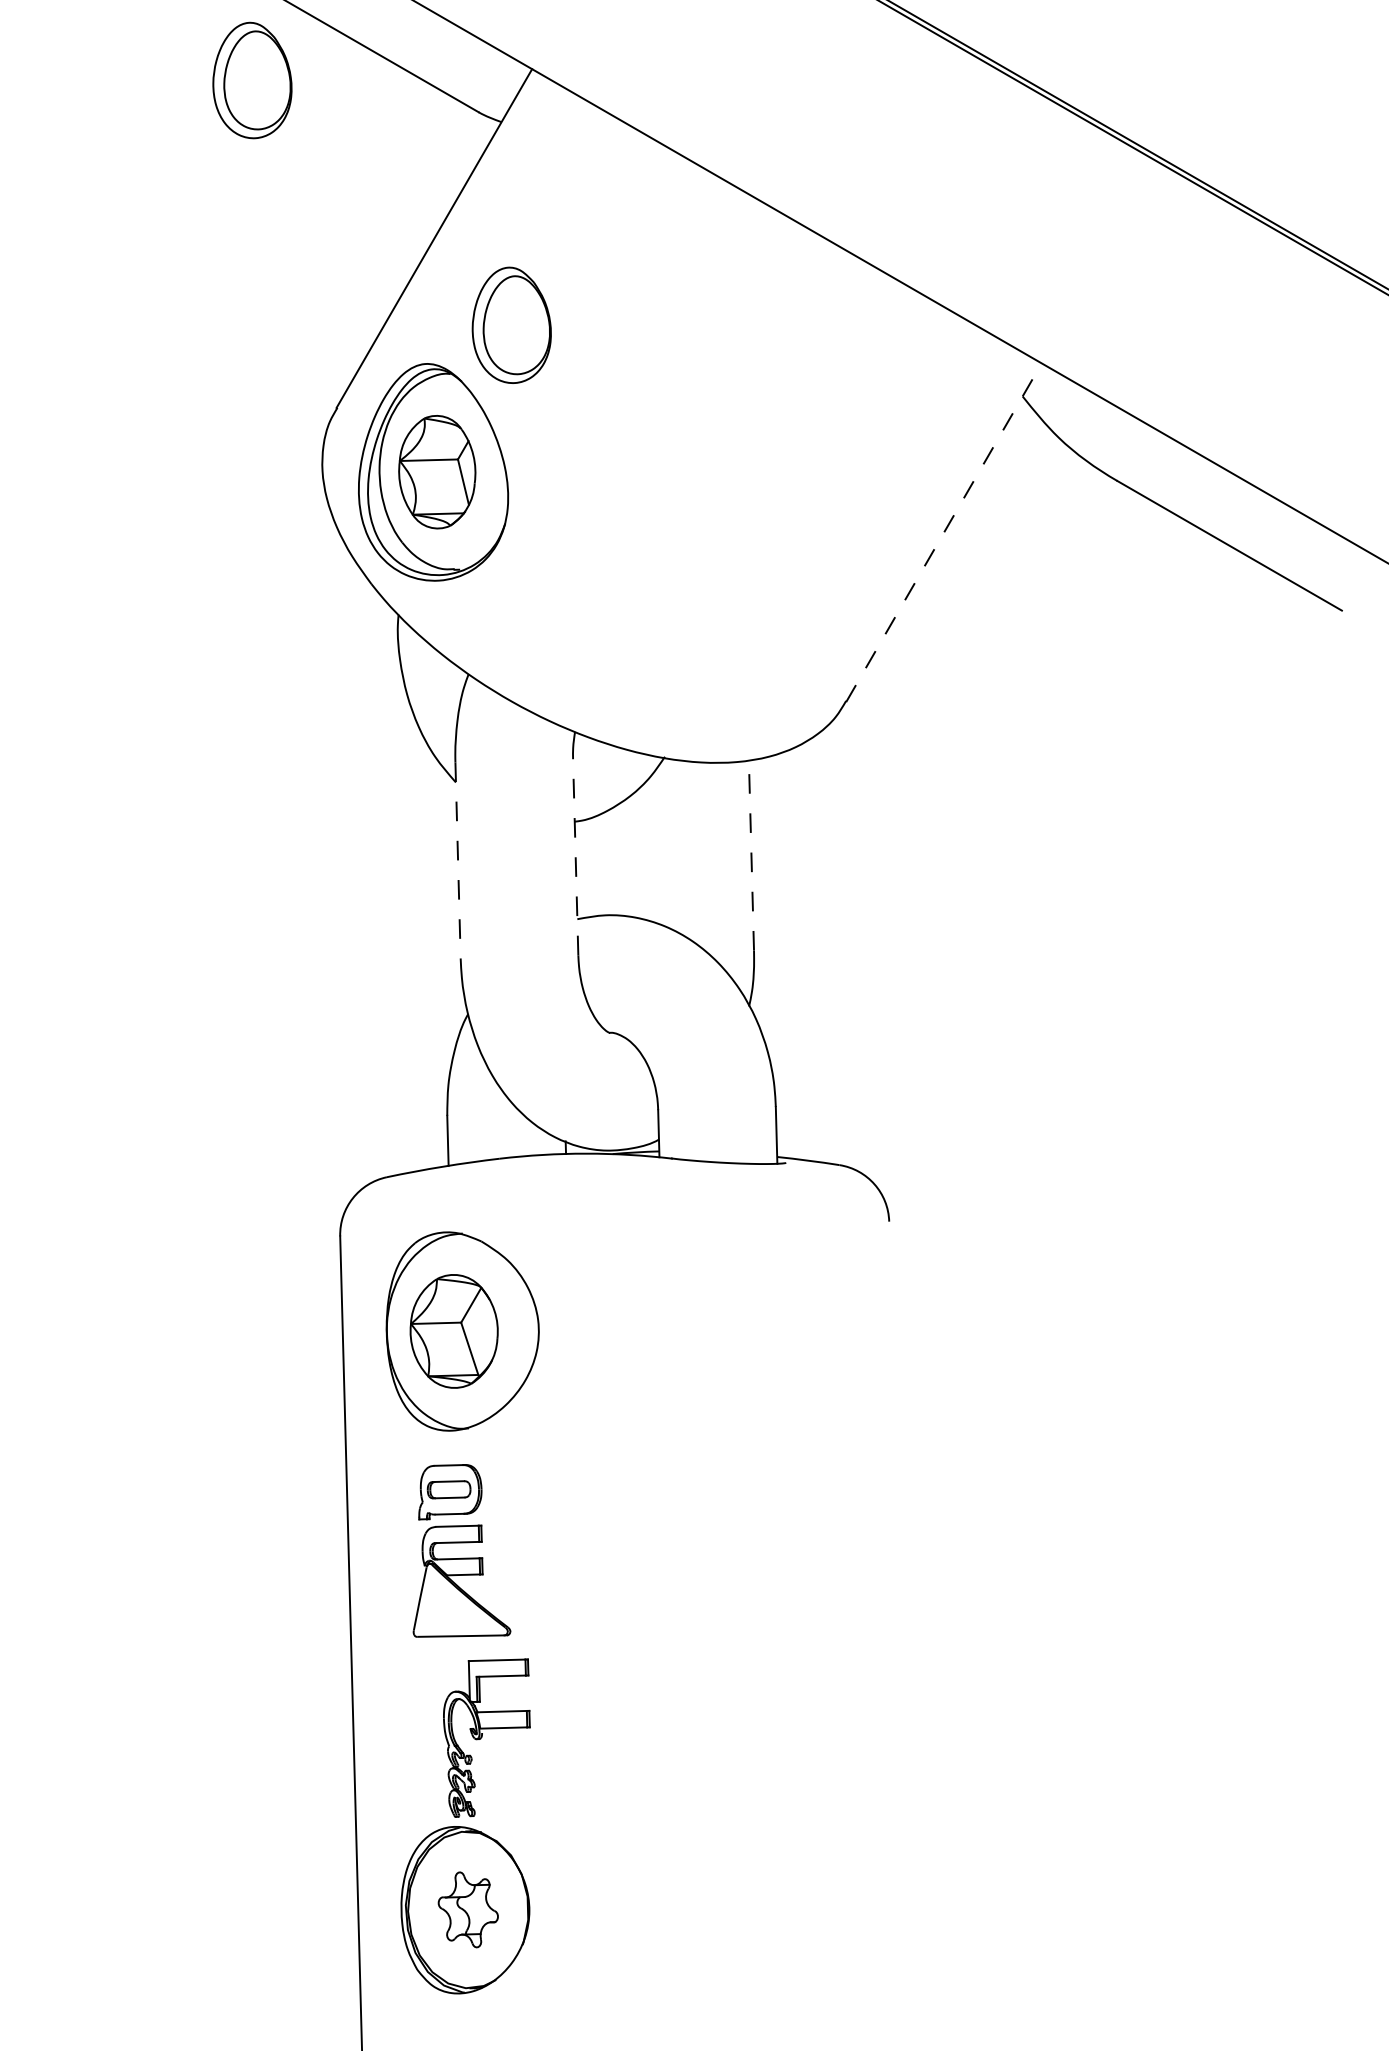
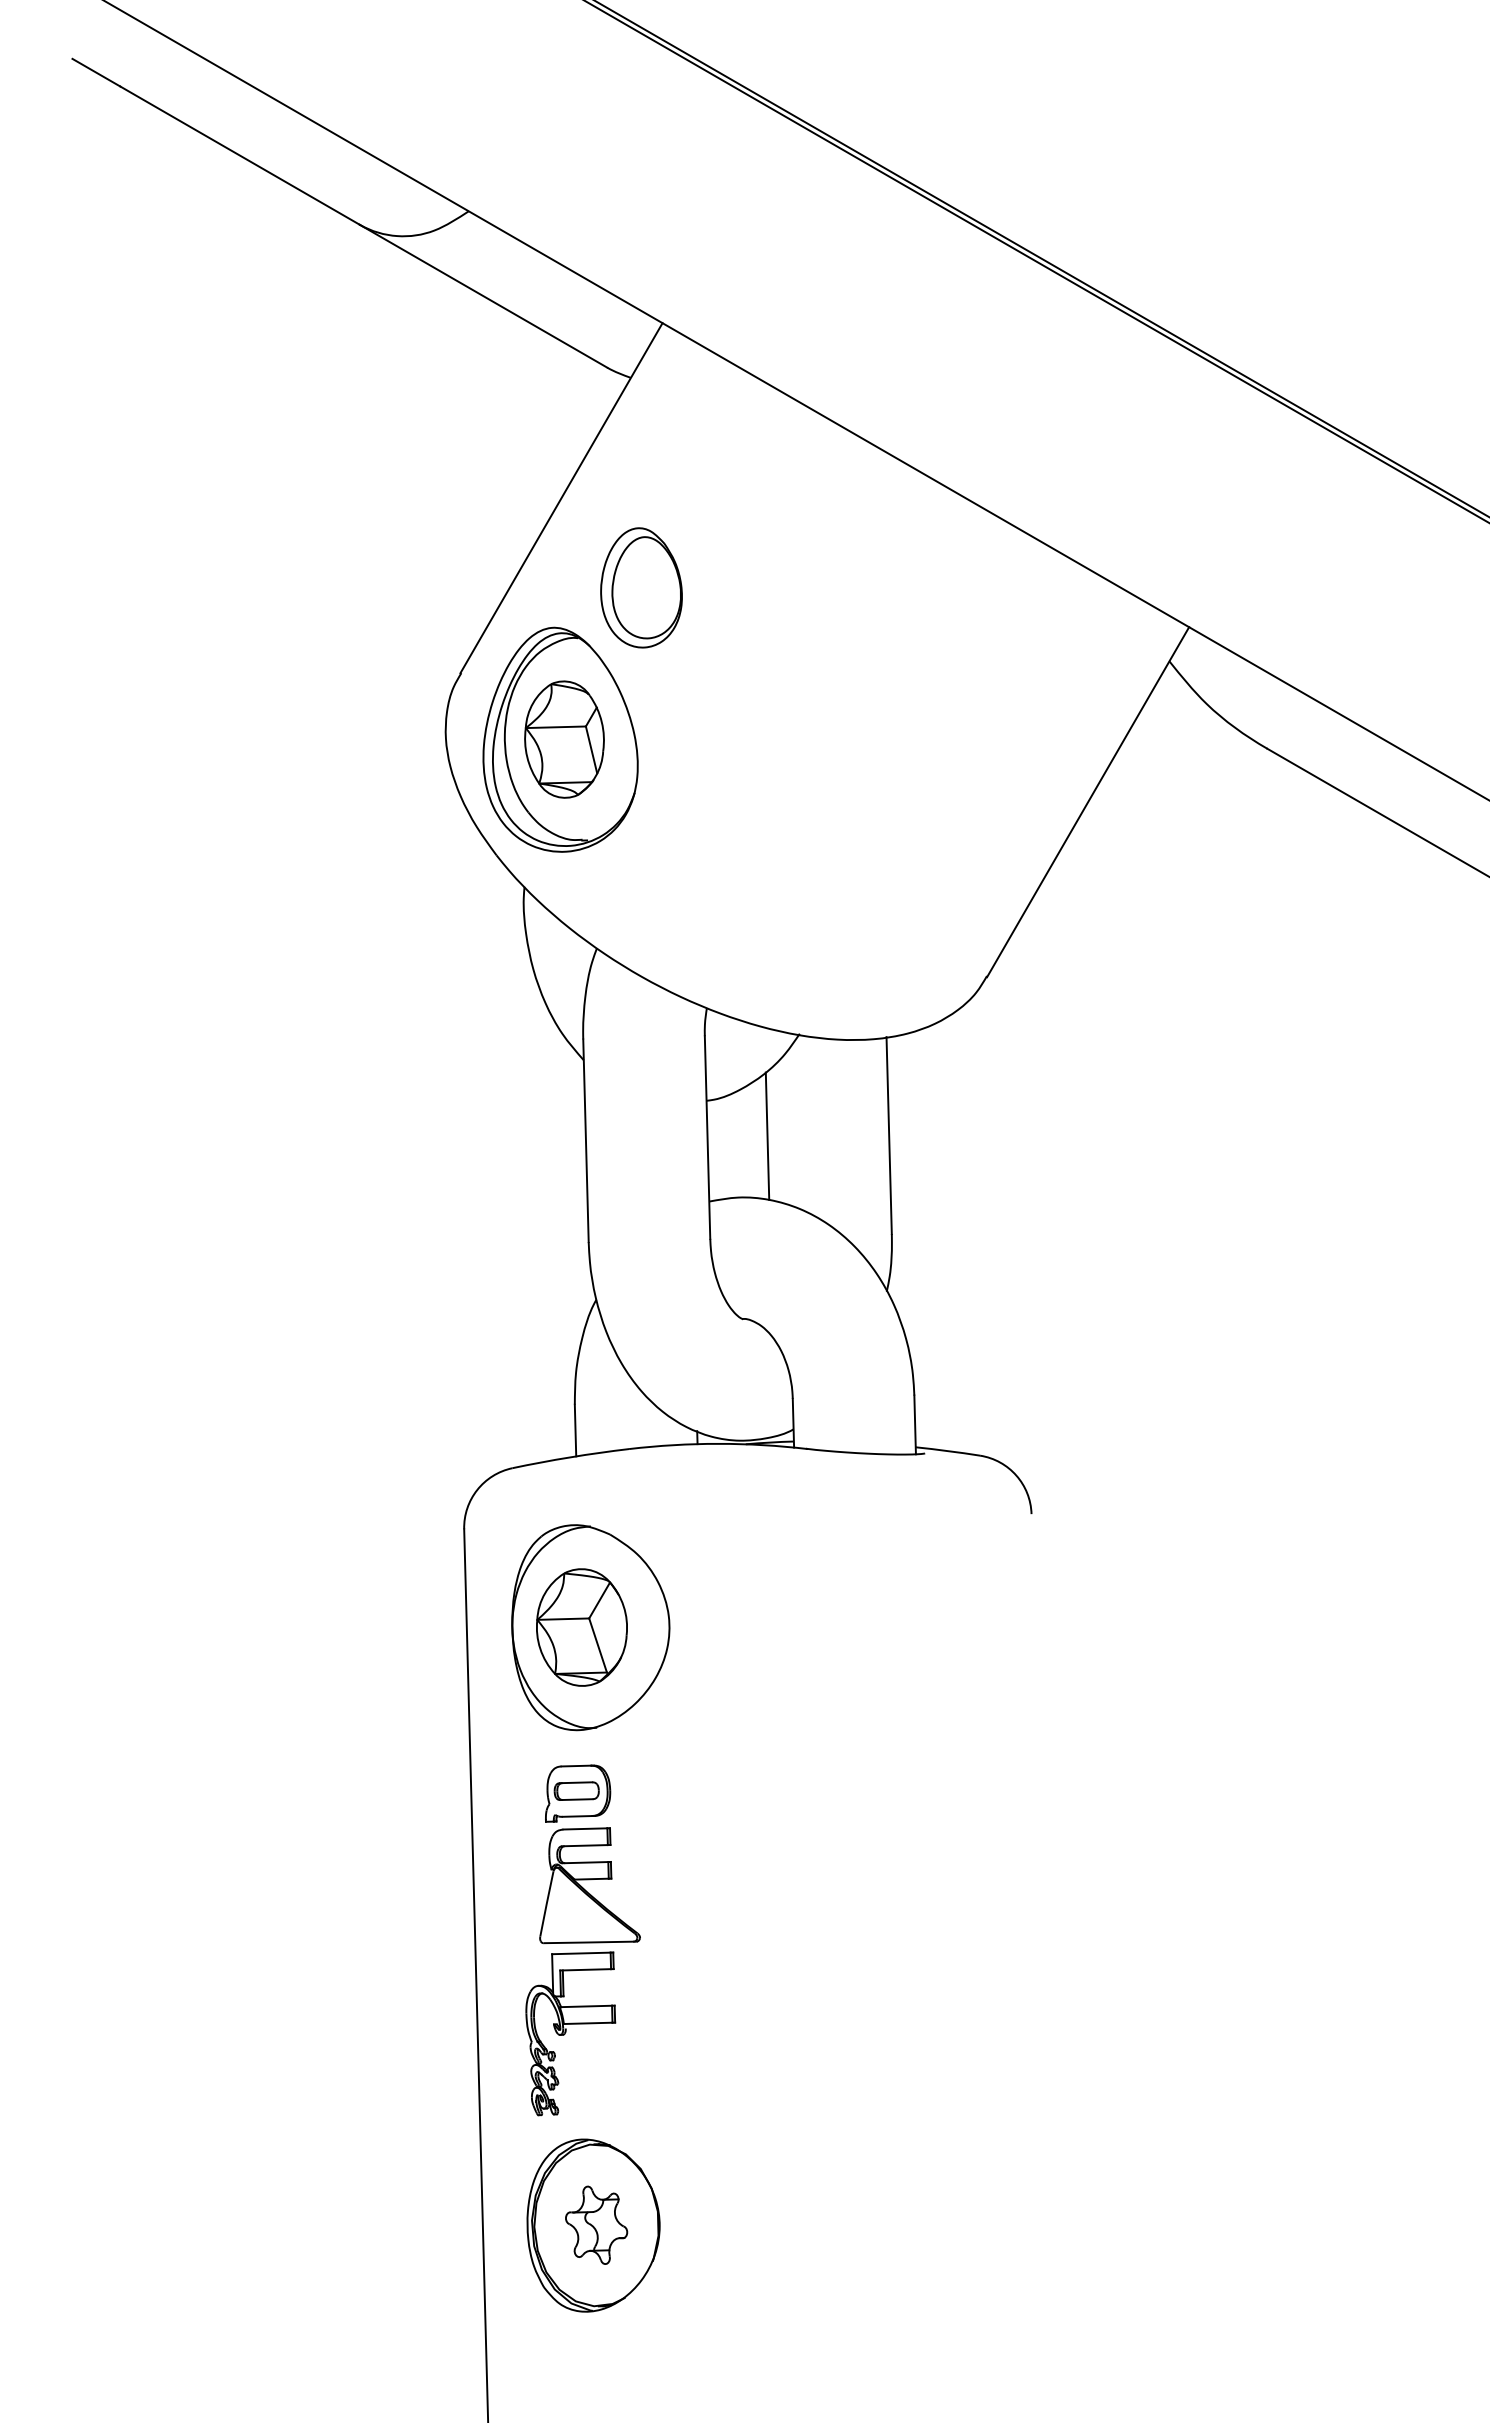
part: (252, 80) -> (373, 334), removed
line: (944, 532) -> (1088, 801), dashed -> solid
line: (633, 855) -> (767, 1135), added
line: (751, 855) -> (889, 1135), dashed -> solid
line: (575, 857) -> (707, 1137), dashed -> solid
line: (457, 861) -> (585, 1141), dashed -> solid
part: (486, 1737) -> (570, 2033), moved

